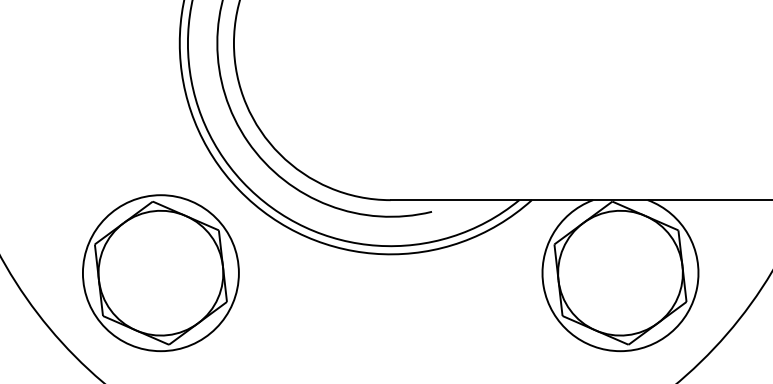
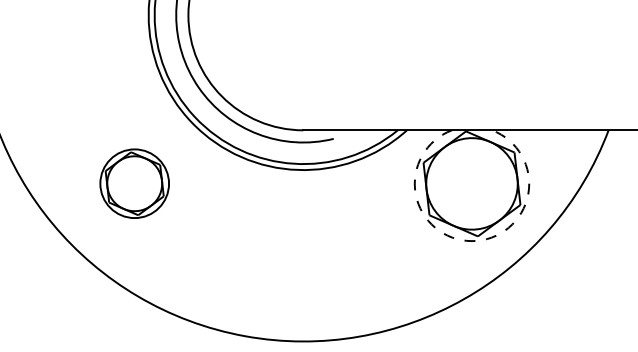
part: (160, 272) -> (134, 183), size x0.6
arc: (621, 351) -> (472, 241), solid -> dashed

